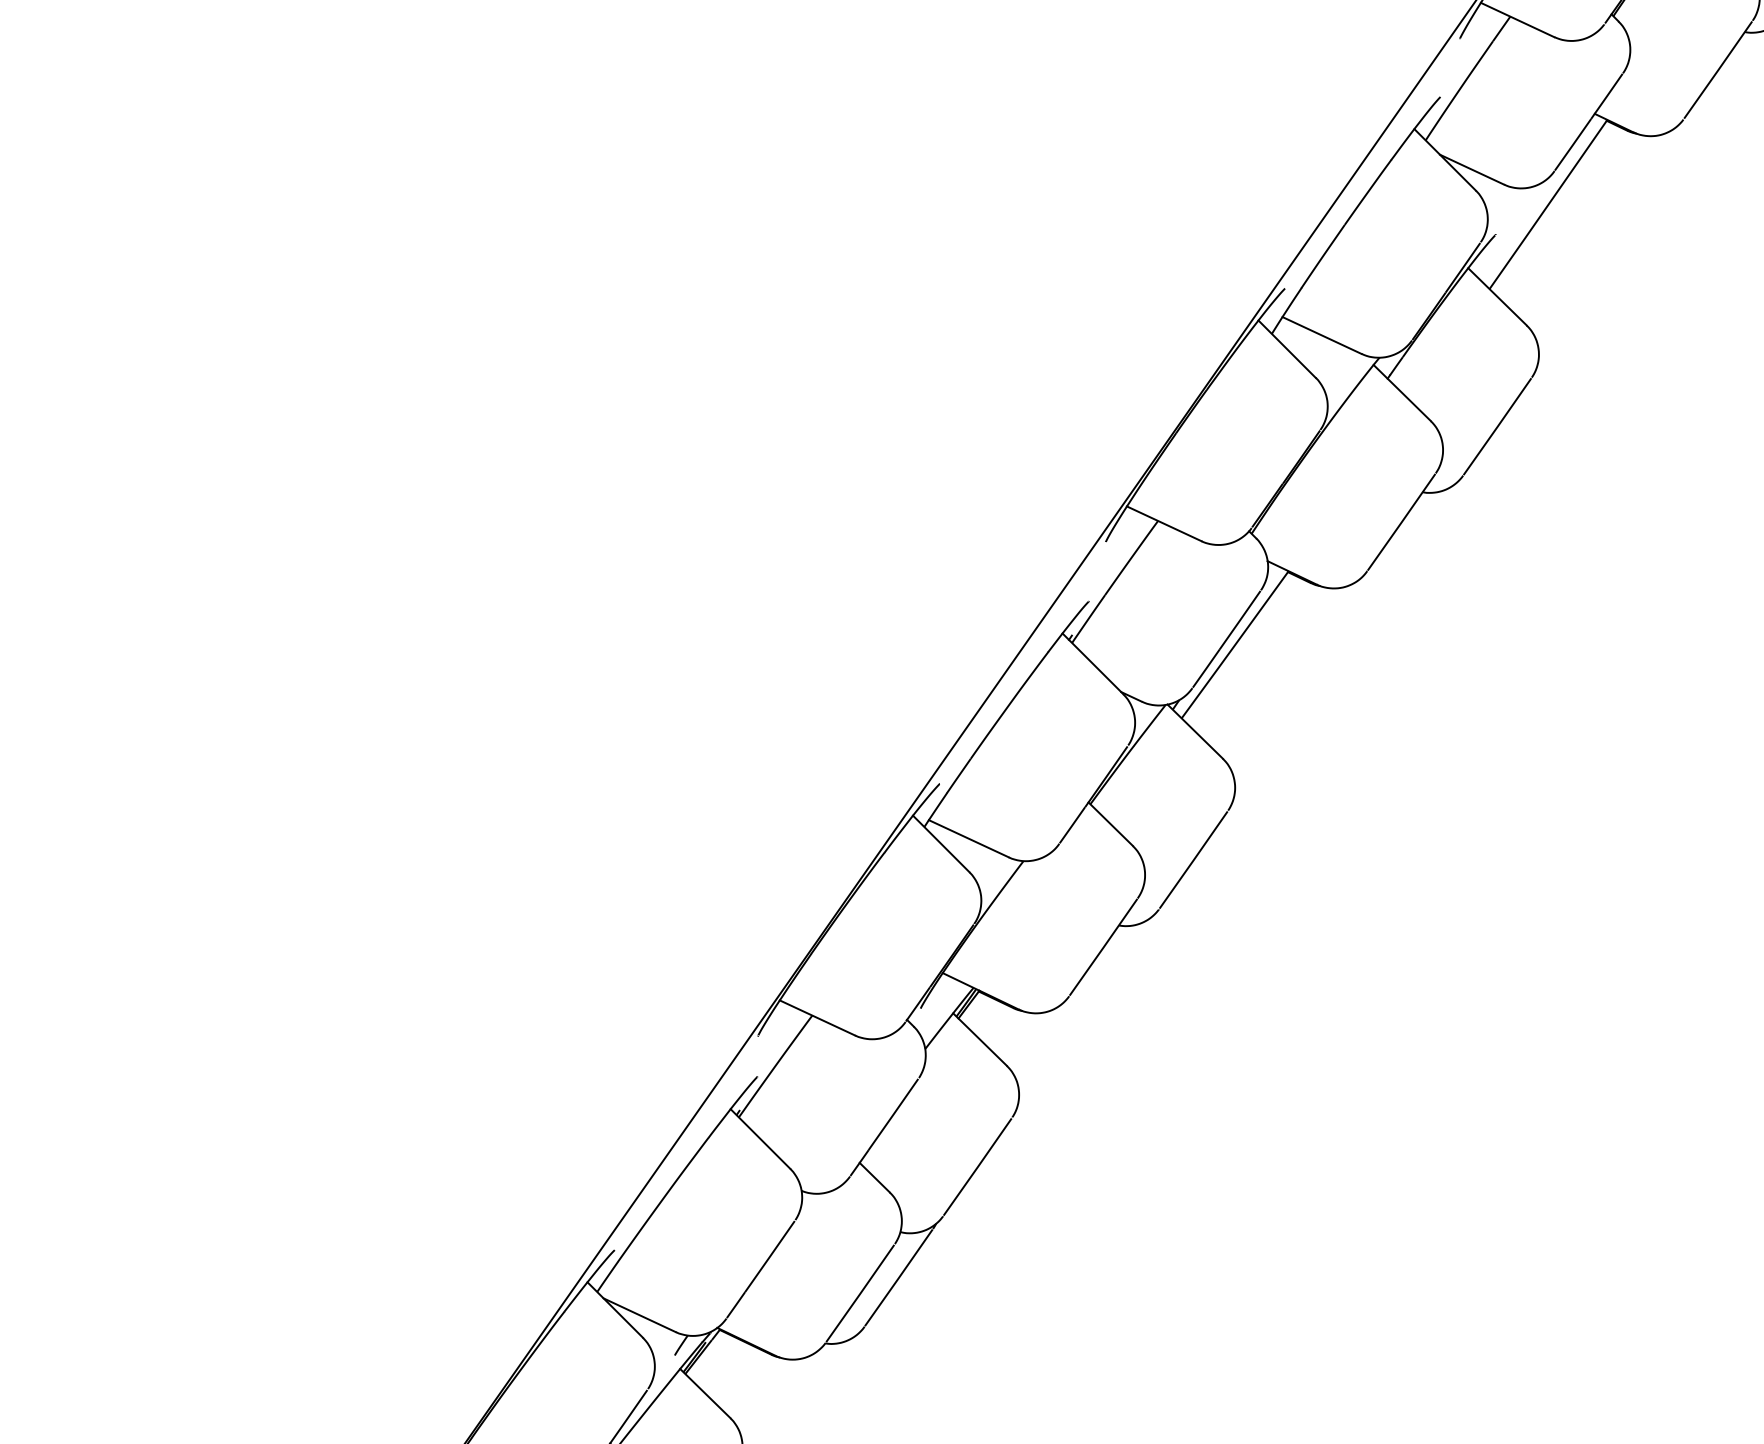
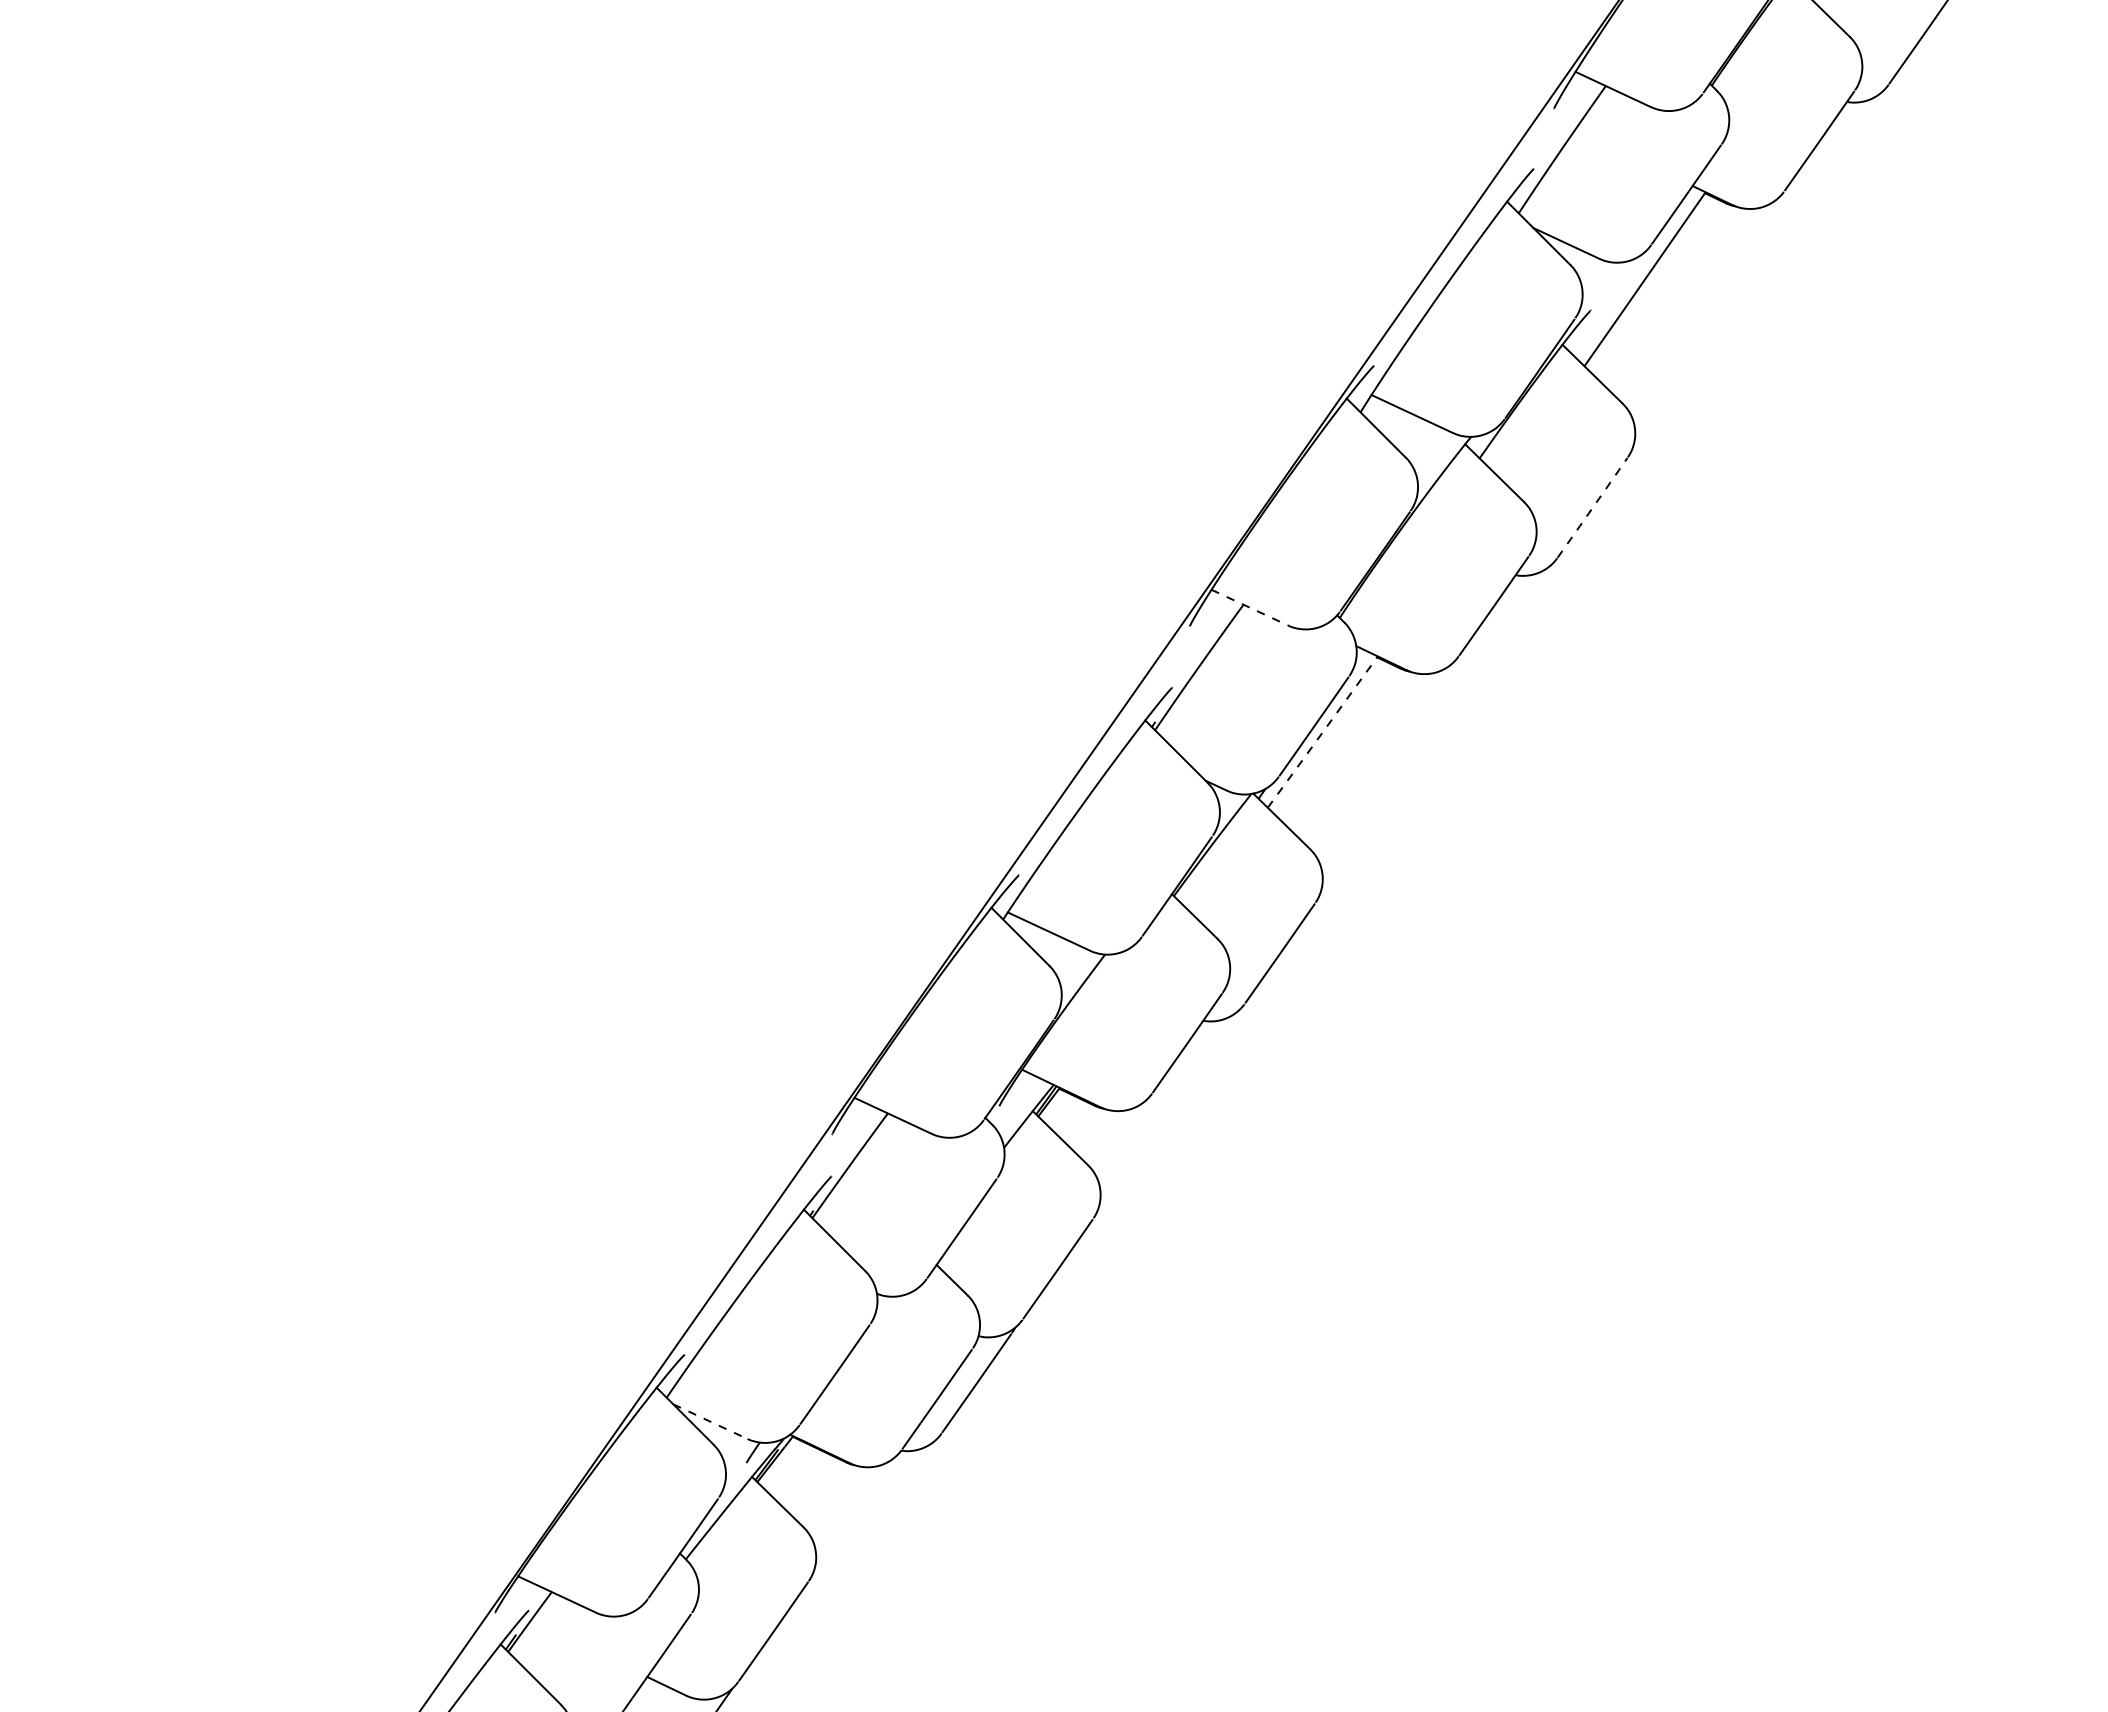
arc: (1497, 426) -> (1592, 507), solid -> dashed
line: (1164, 523) -> (1250, 607), solid -> dashed
line: (1234, 645) -> (1322, 732), solid -> dashed
line: (639, 1315) -> (710, 1421), solid -> dashed

